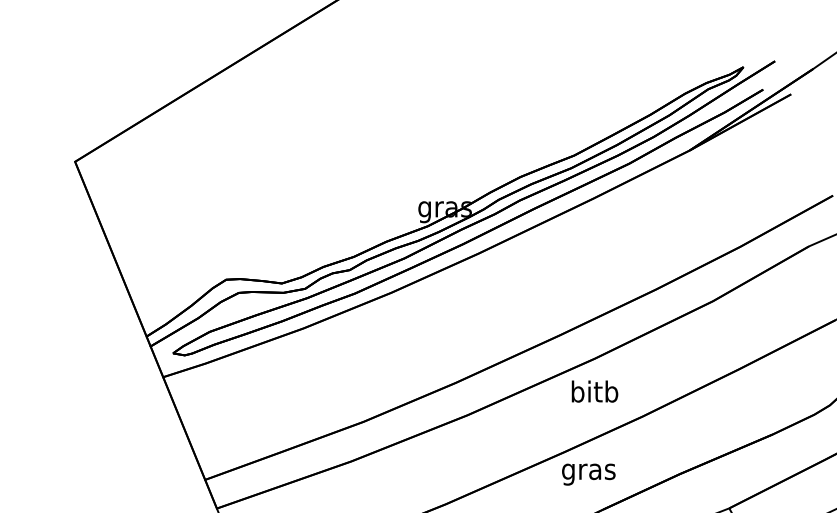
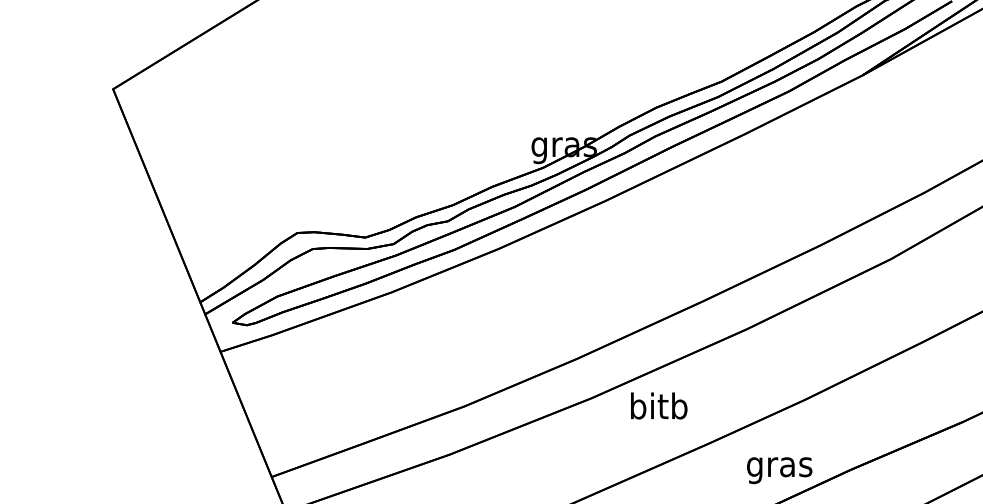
text: (594, 391) -> (658, 405), moved
text: (588, 474) -> (779, 470), moved

